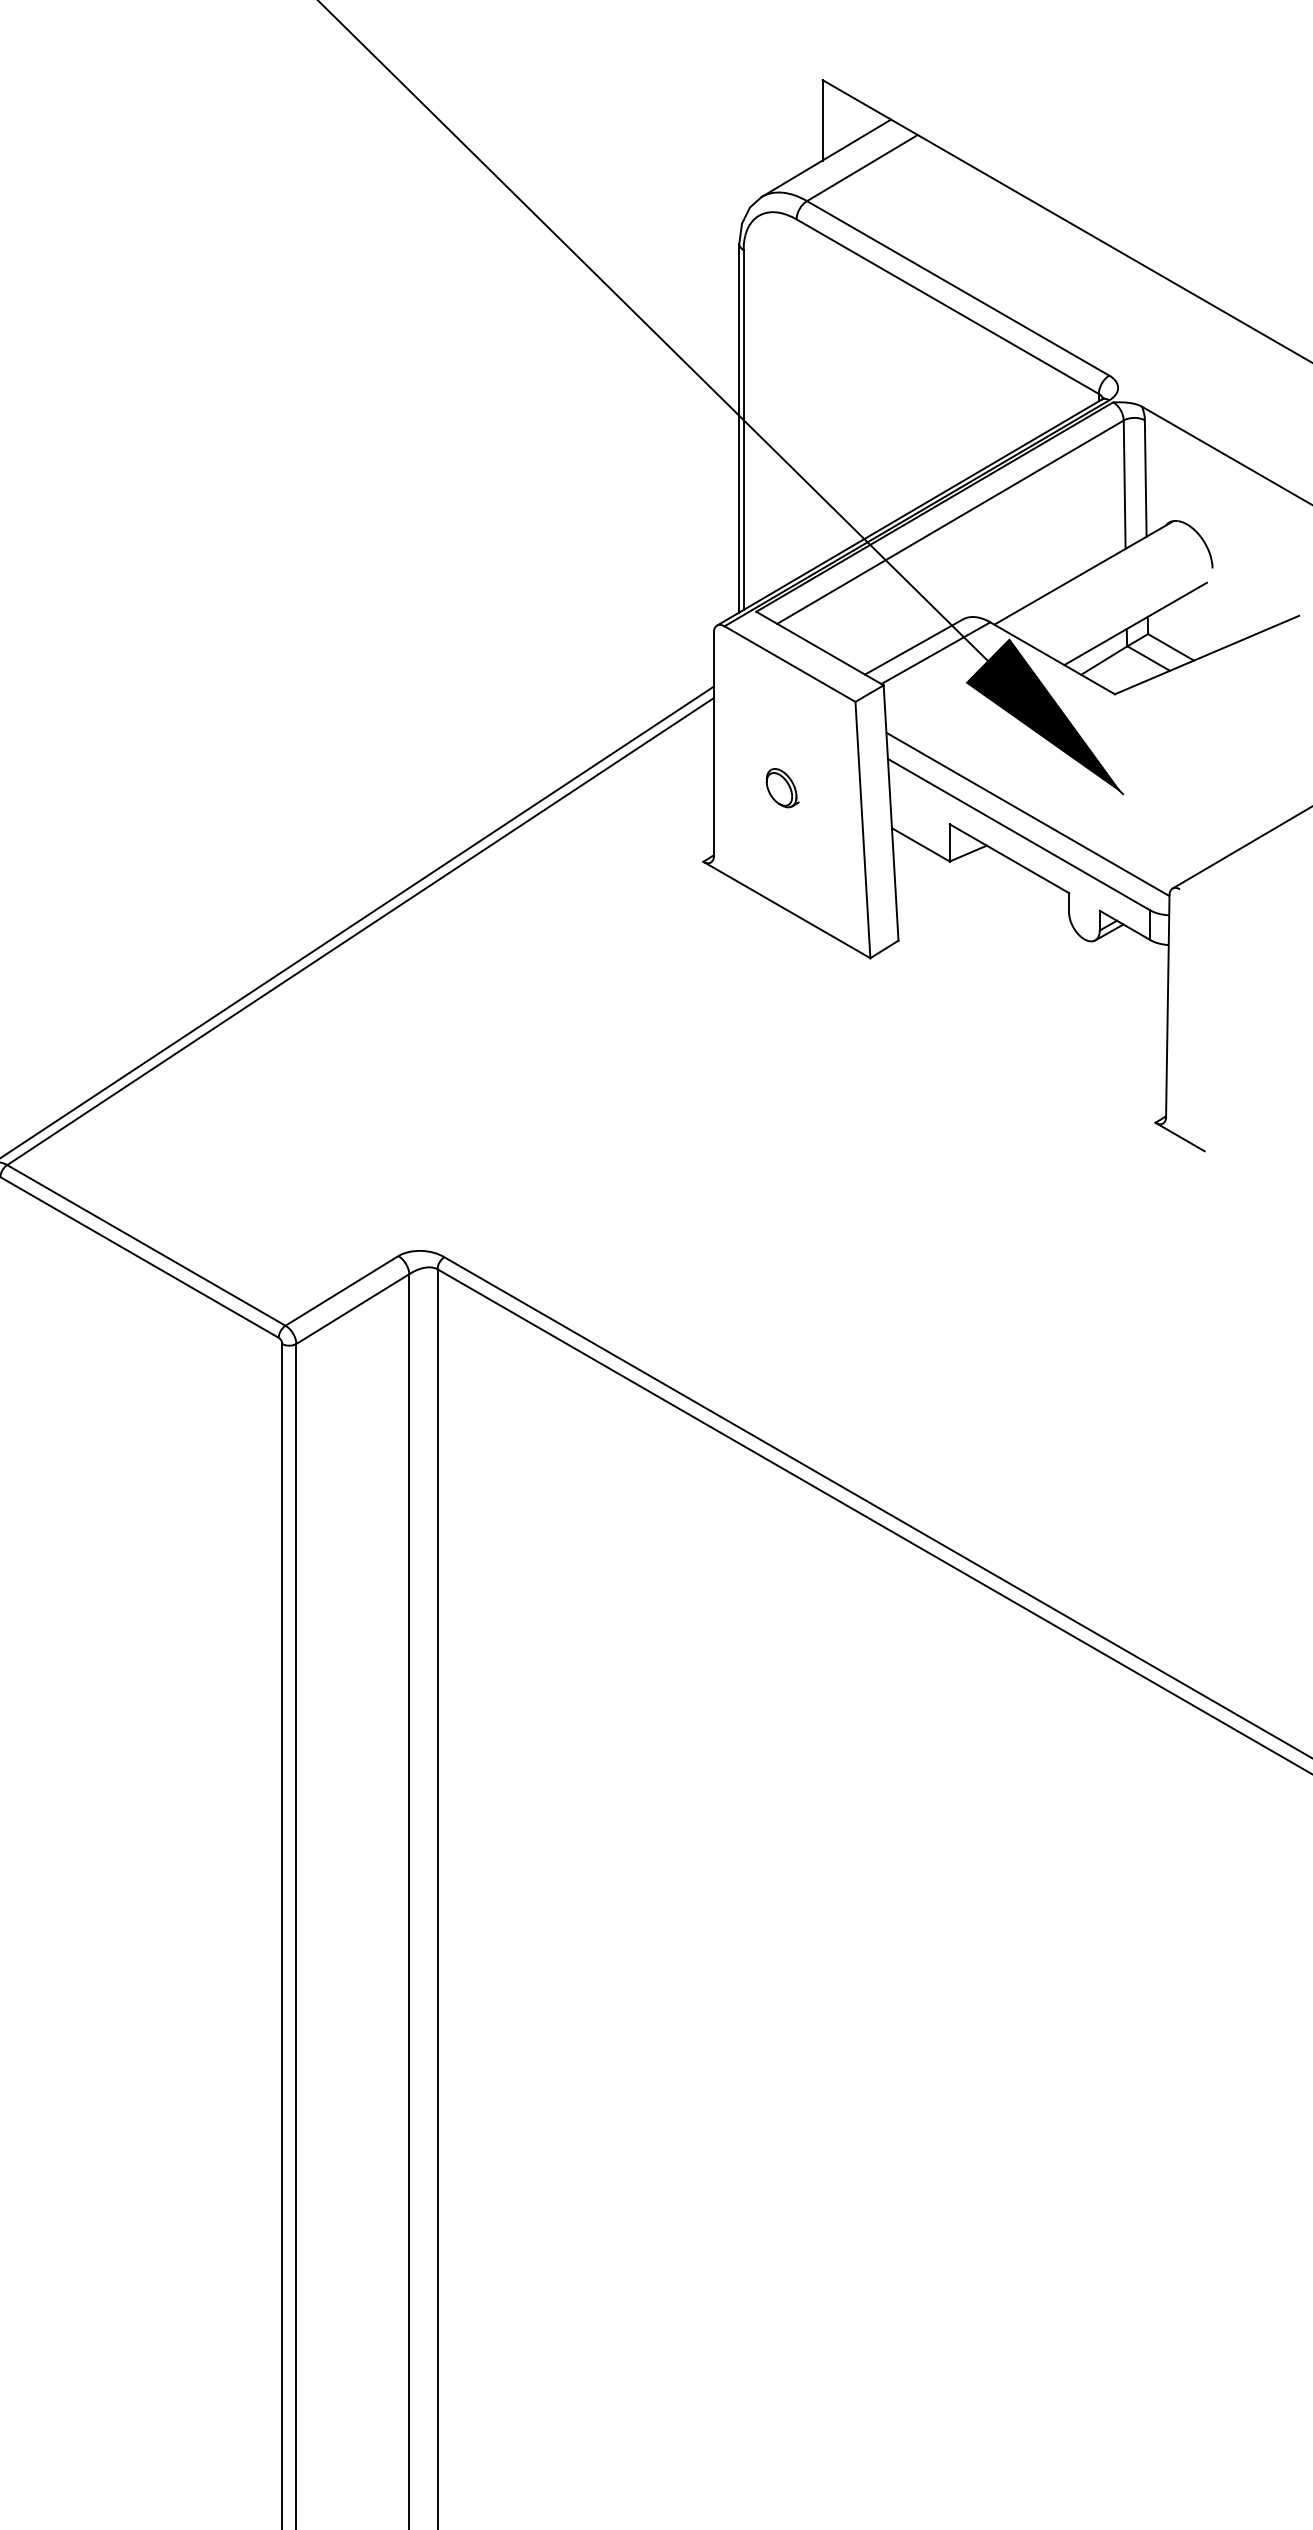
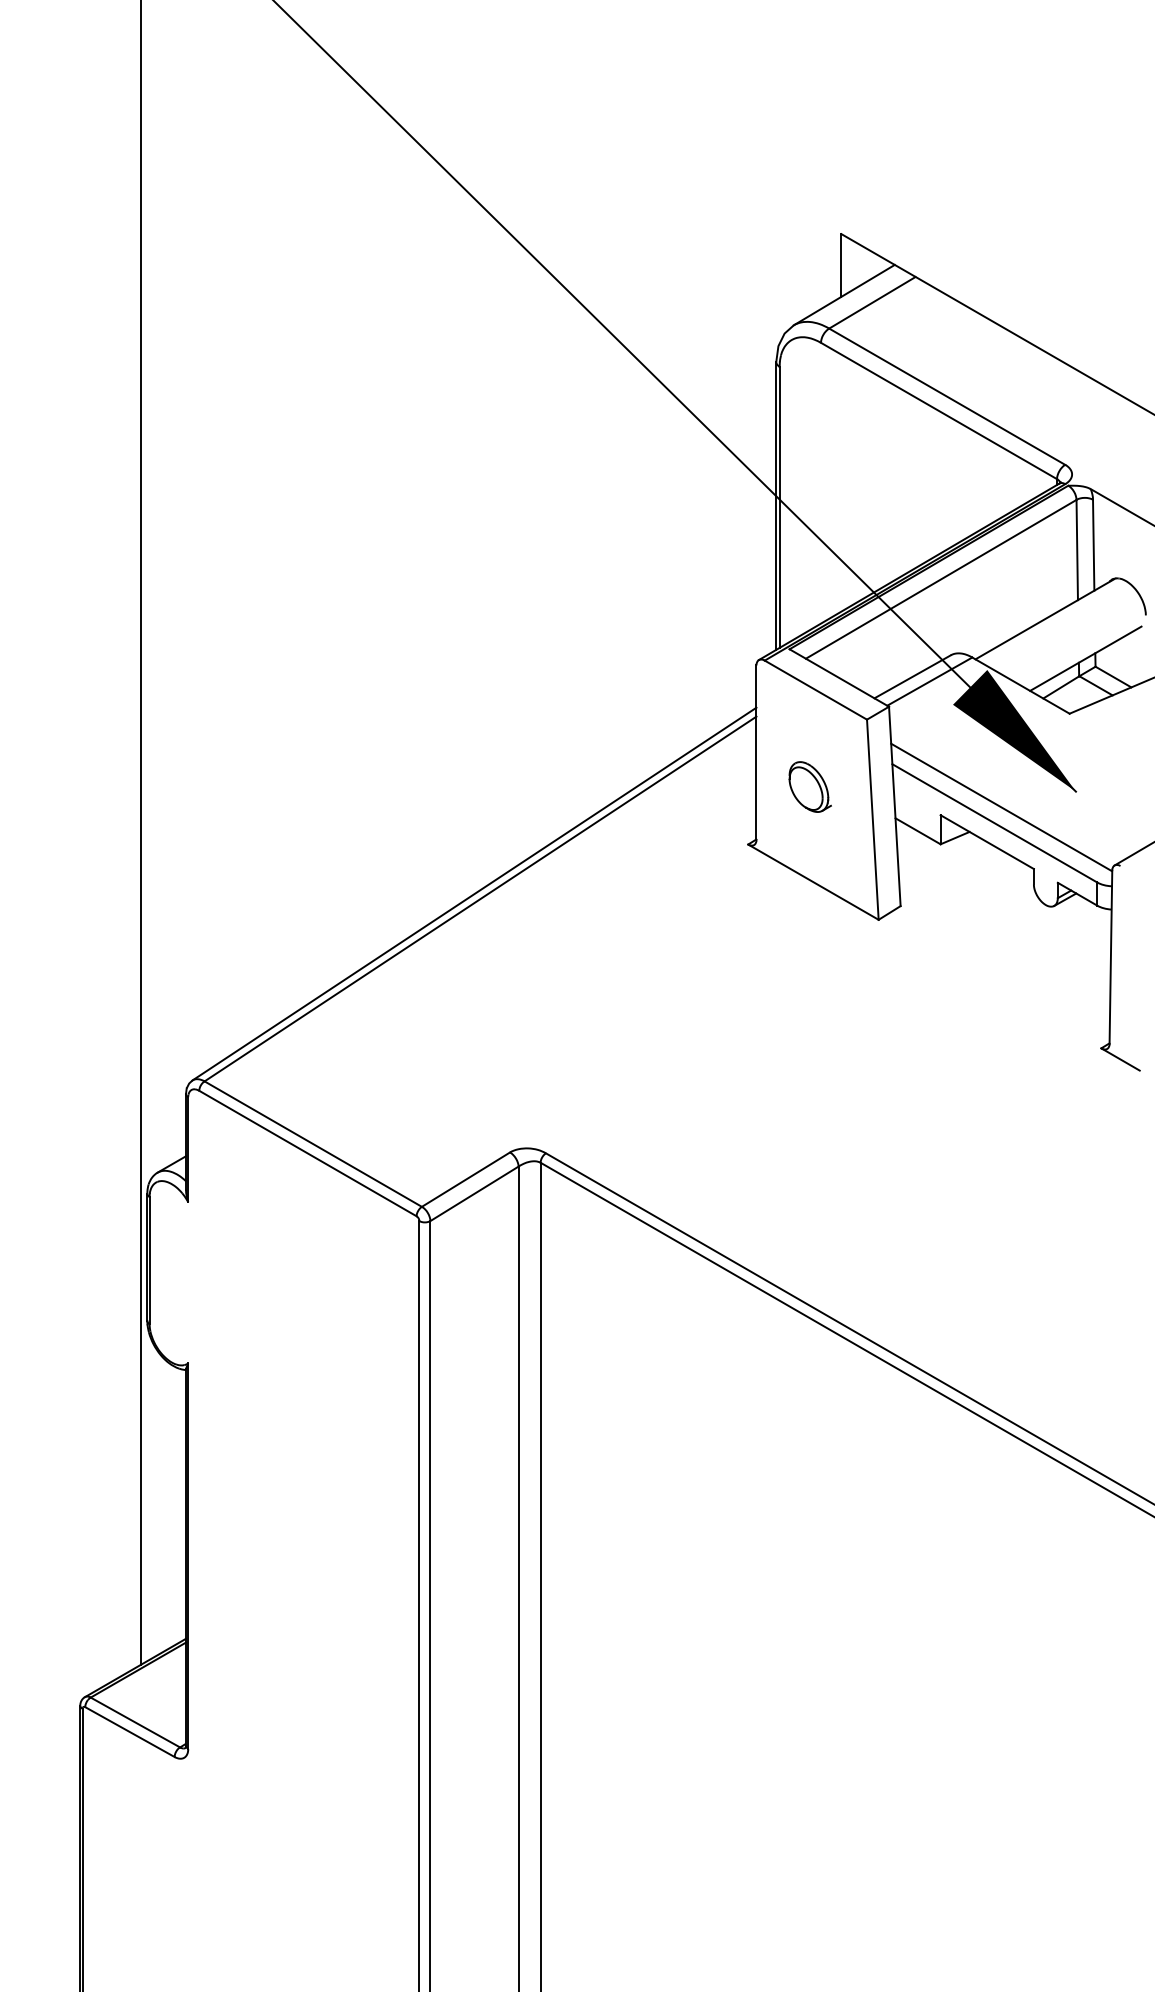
part: (781, 787) -> (809, 786), size x1.67

